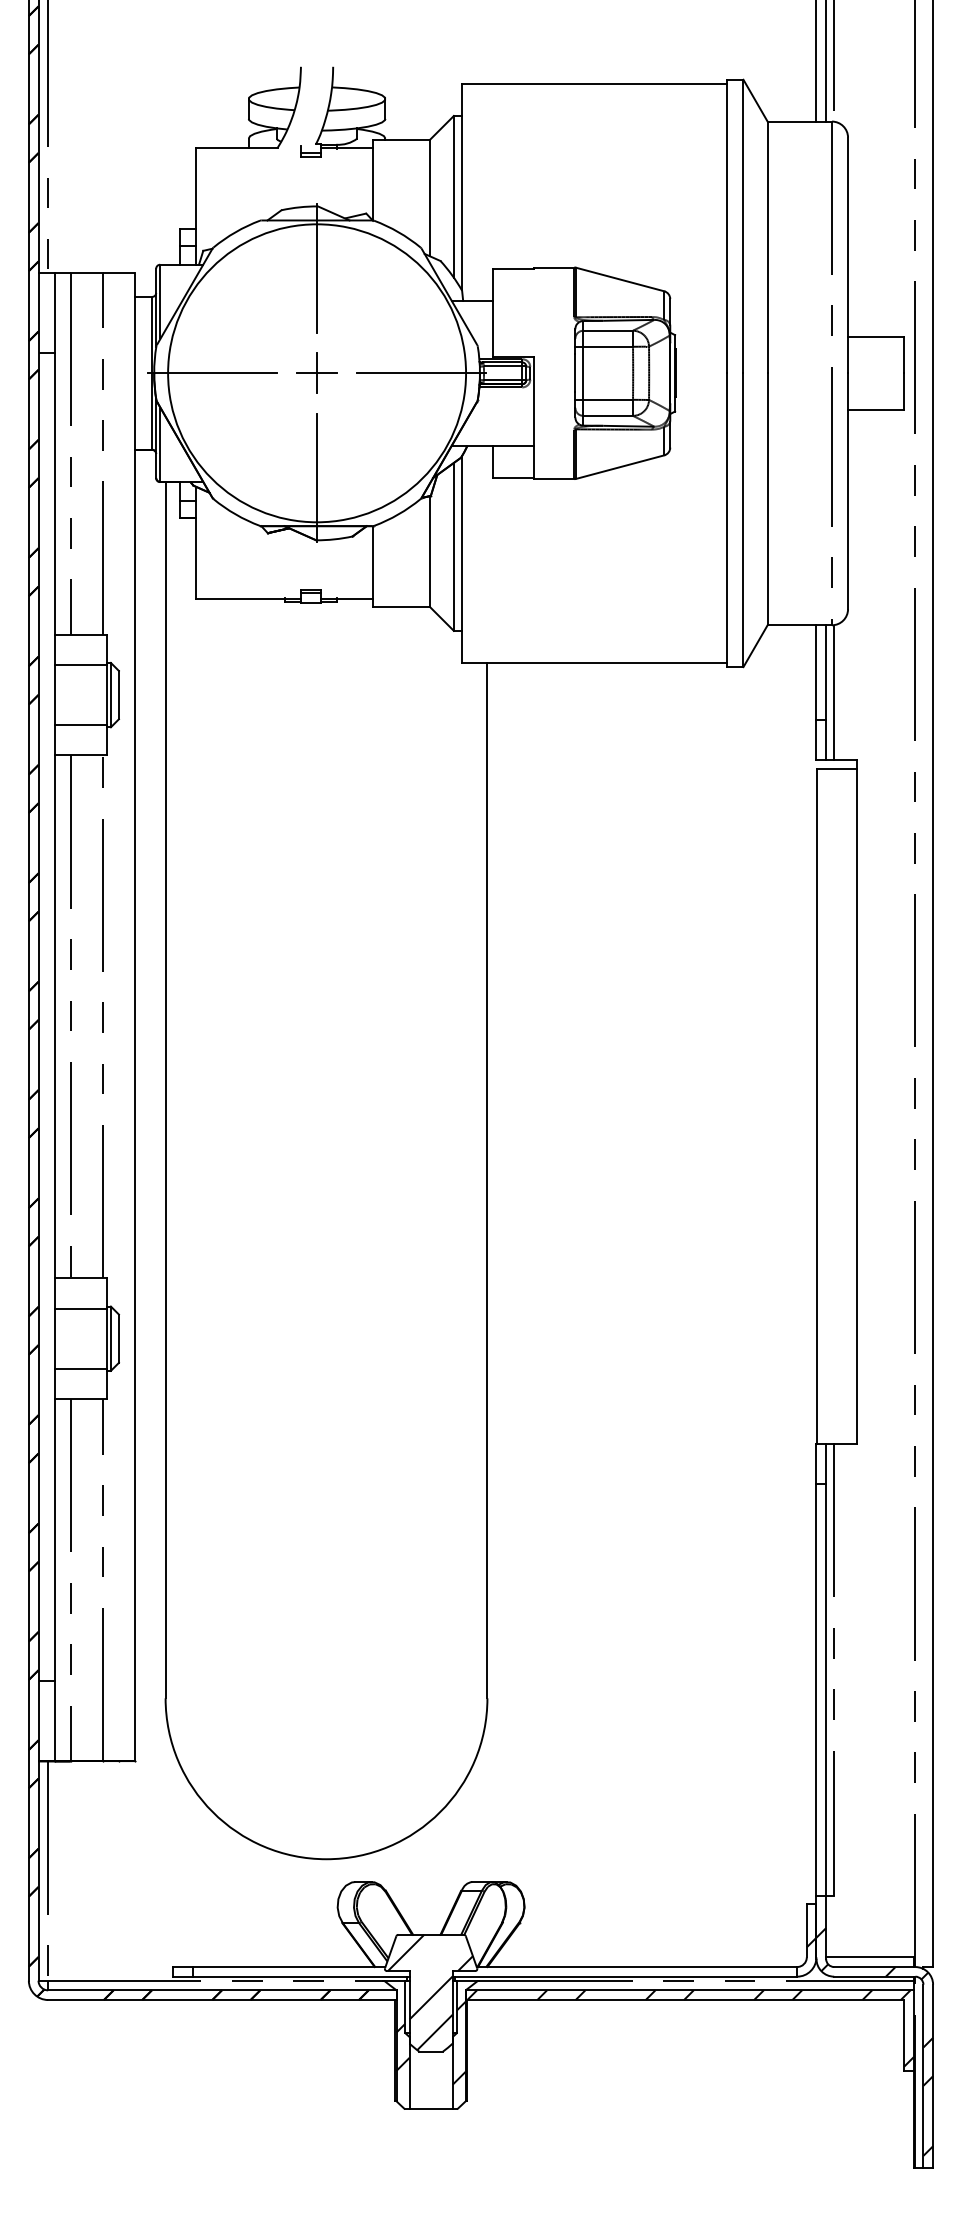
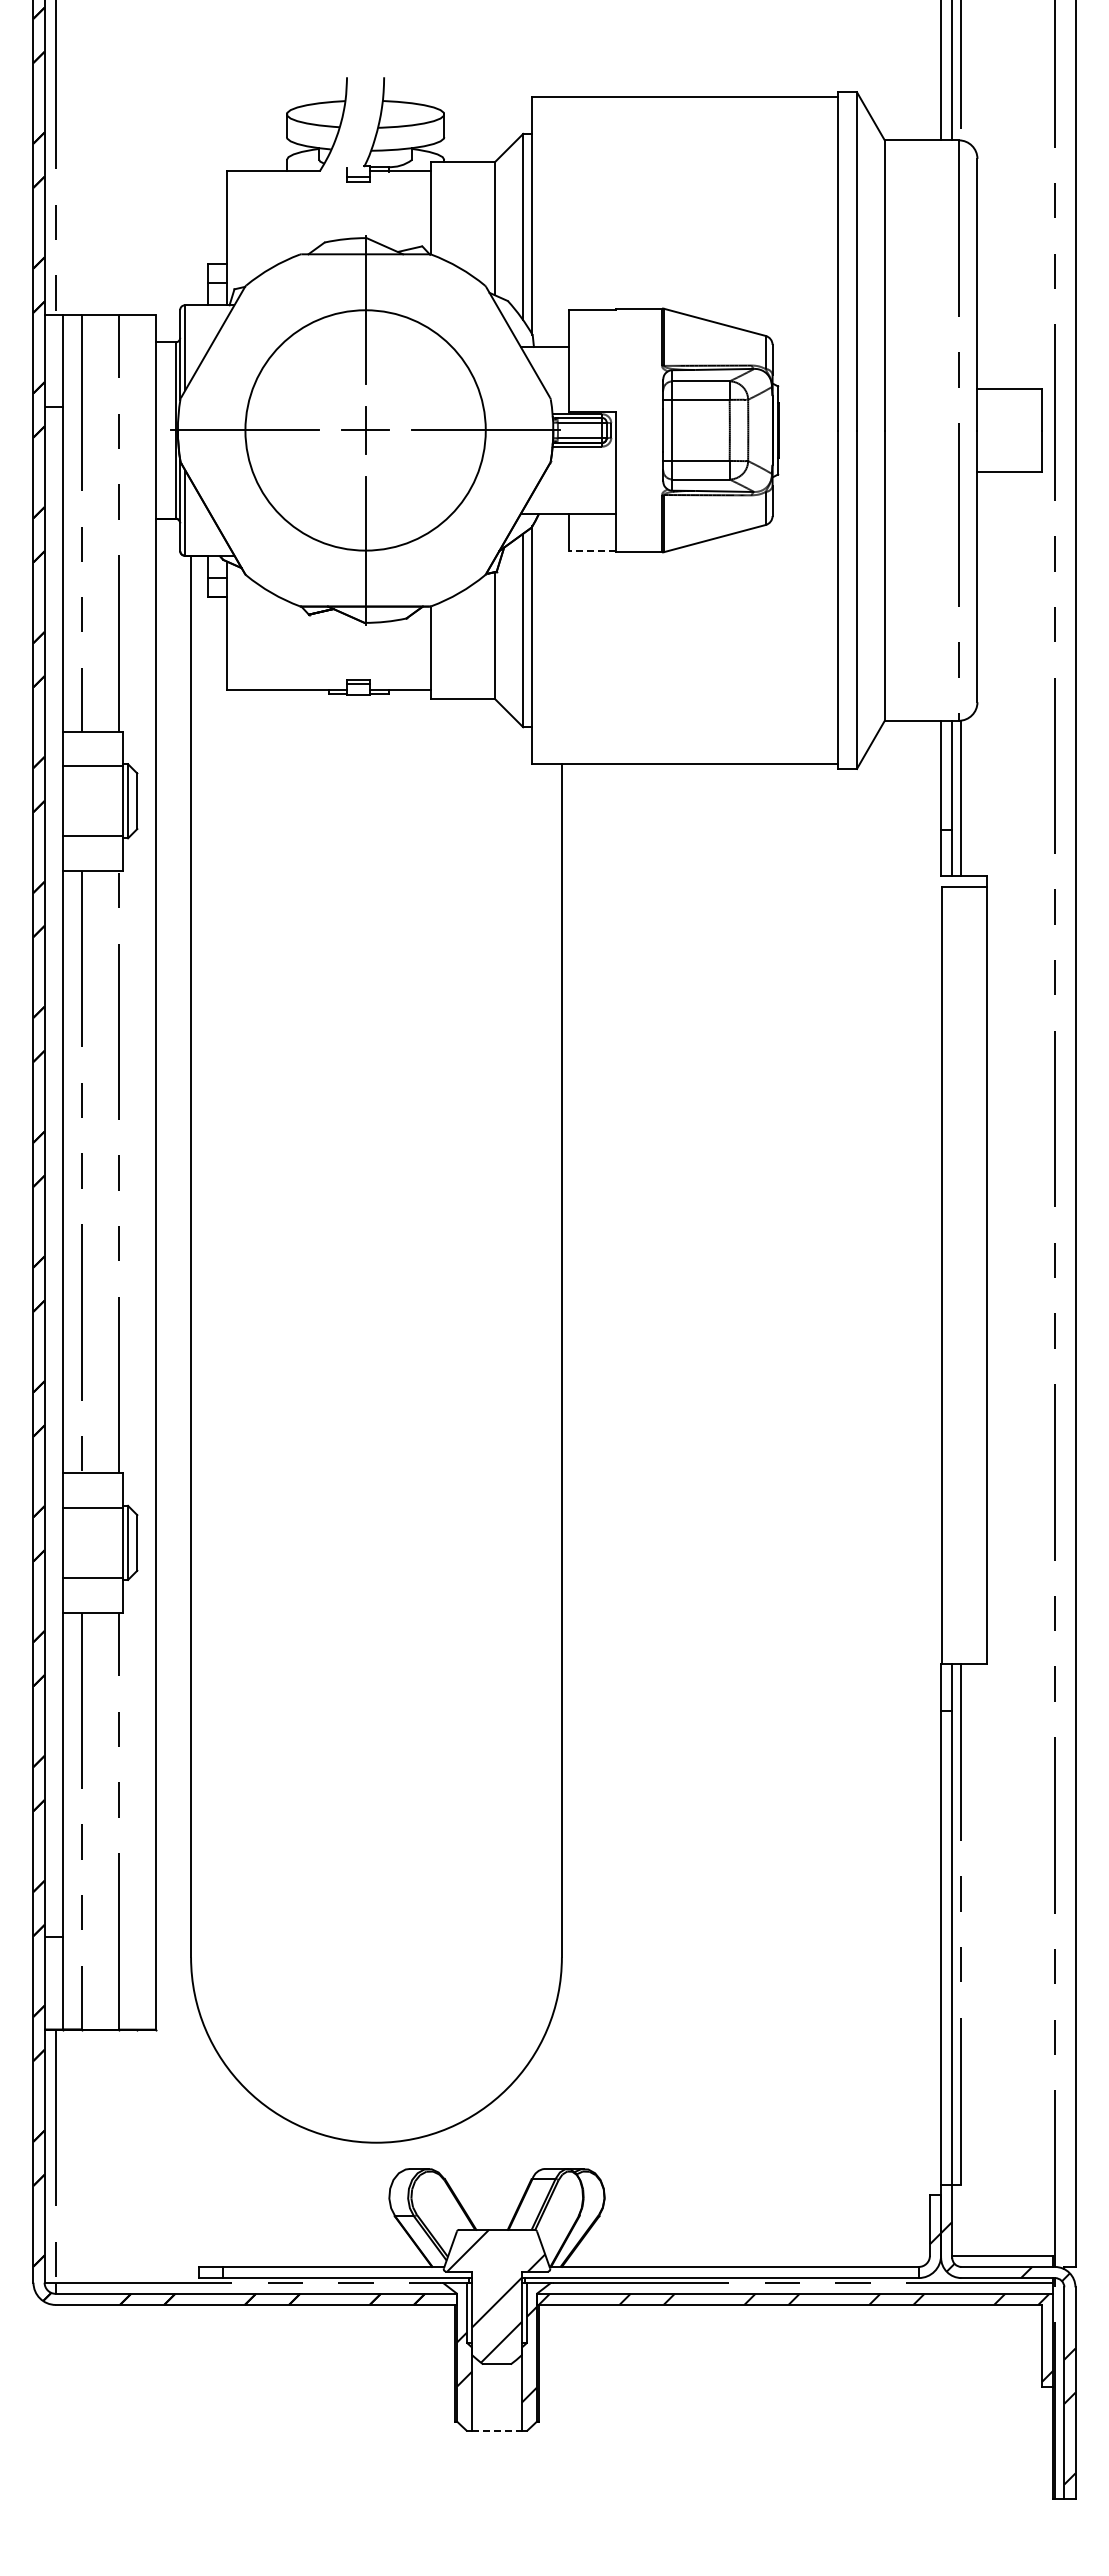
circle: (316, 373) -> (365, 430), size x0.7
line: (513, 477) -> (592, 550), solid -> dashed
line: (431, 2109) -> (497, 2431), solid -> dashed

